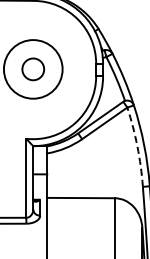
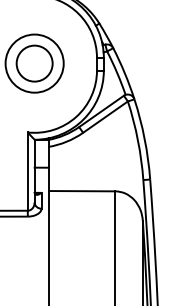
circle: (33, 69) -> (34, 63), size x1.67
arc: (137, 146) -> (137, 140), dashed -> solid

